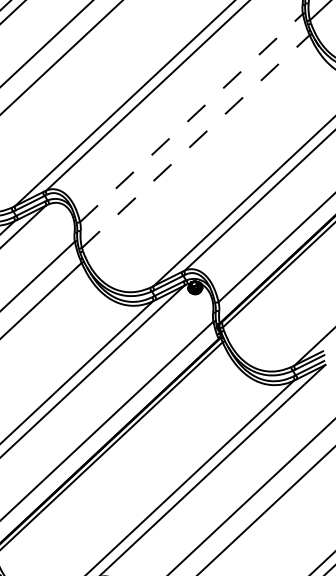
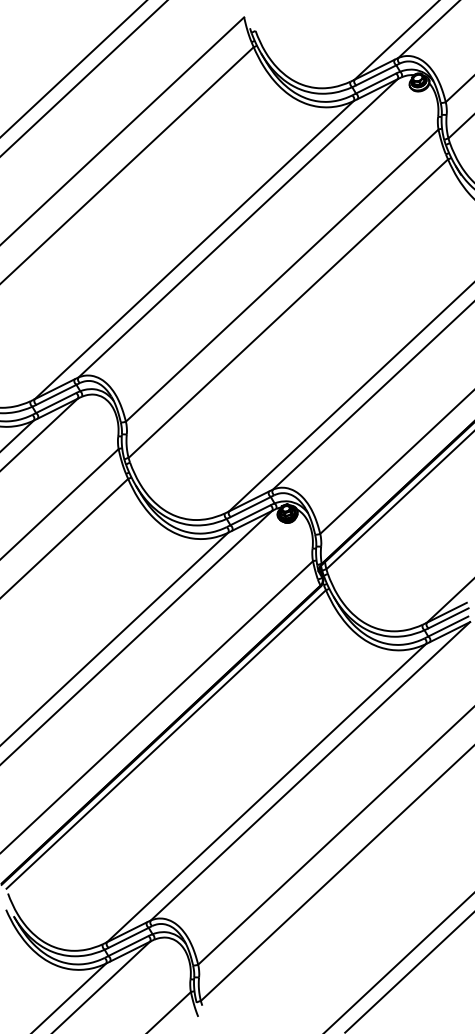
line: (191, 117) -> (282, 275), dashed -> solid
line: (195, 141) -> (288, 308), dashed -> solid

